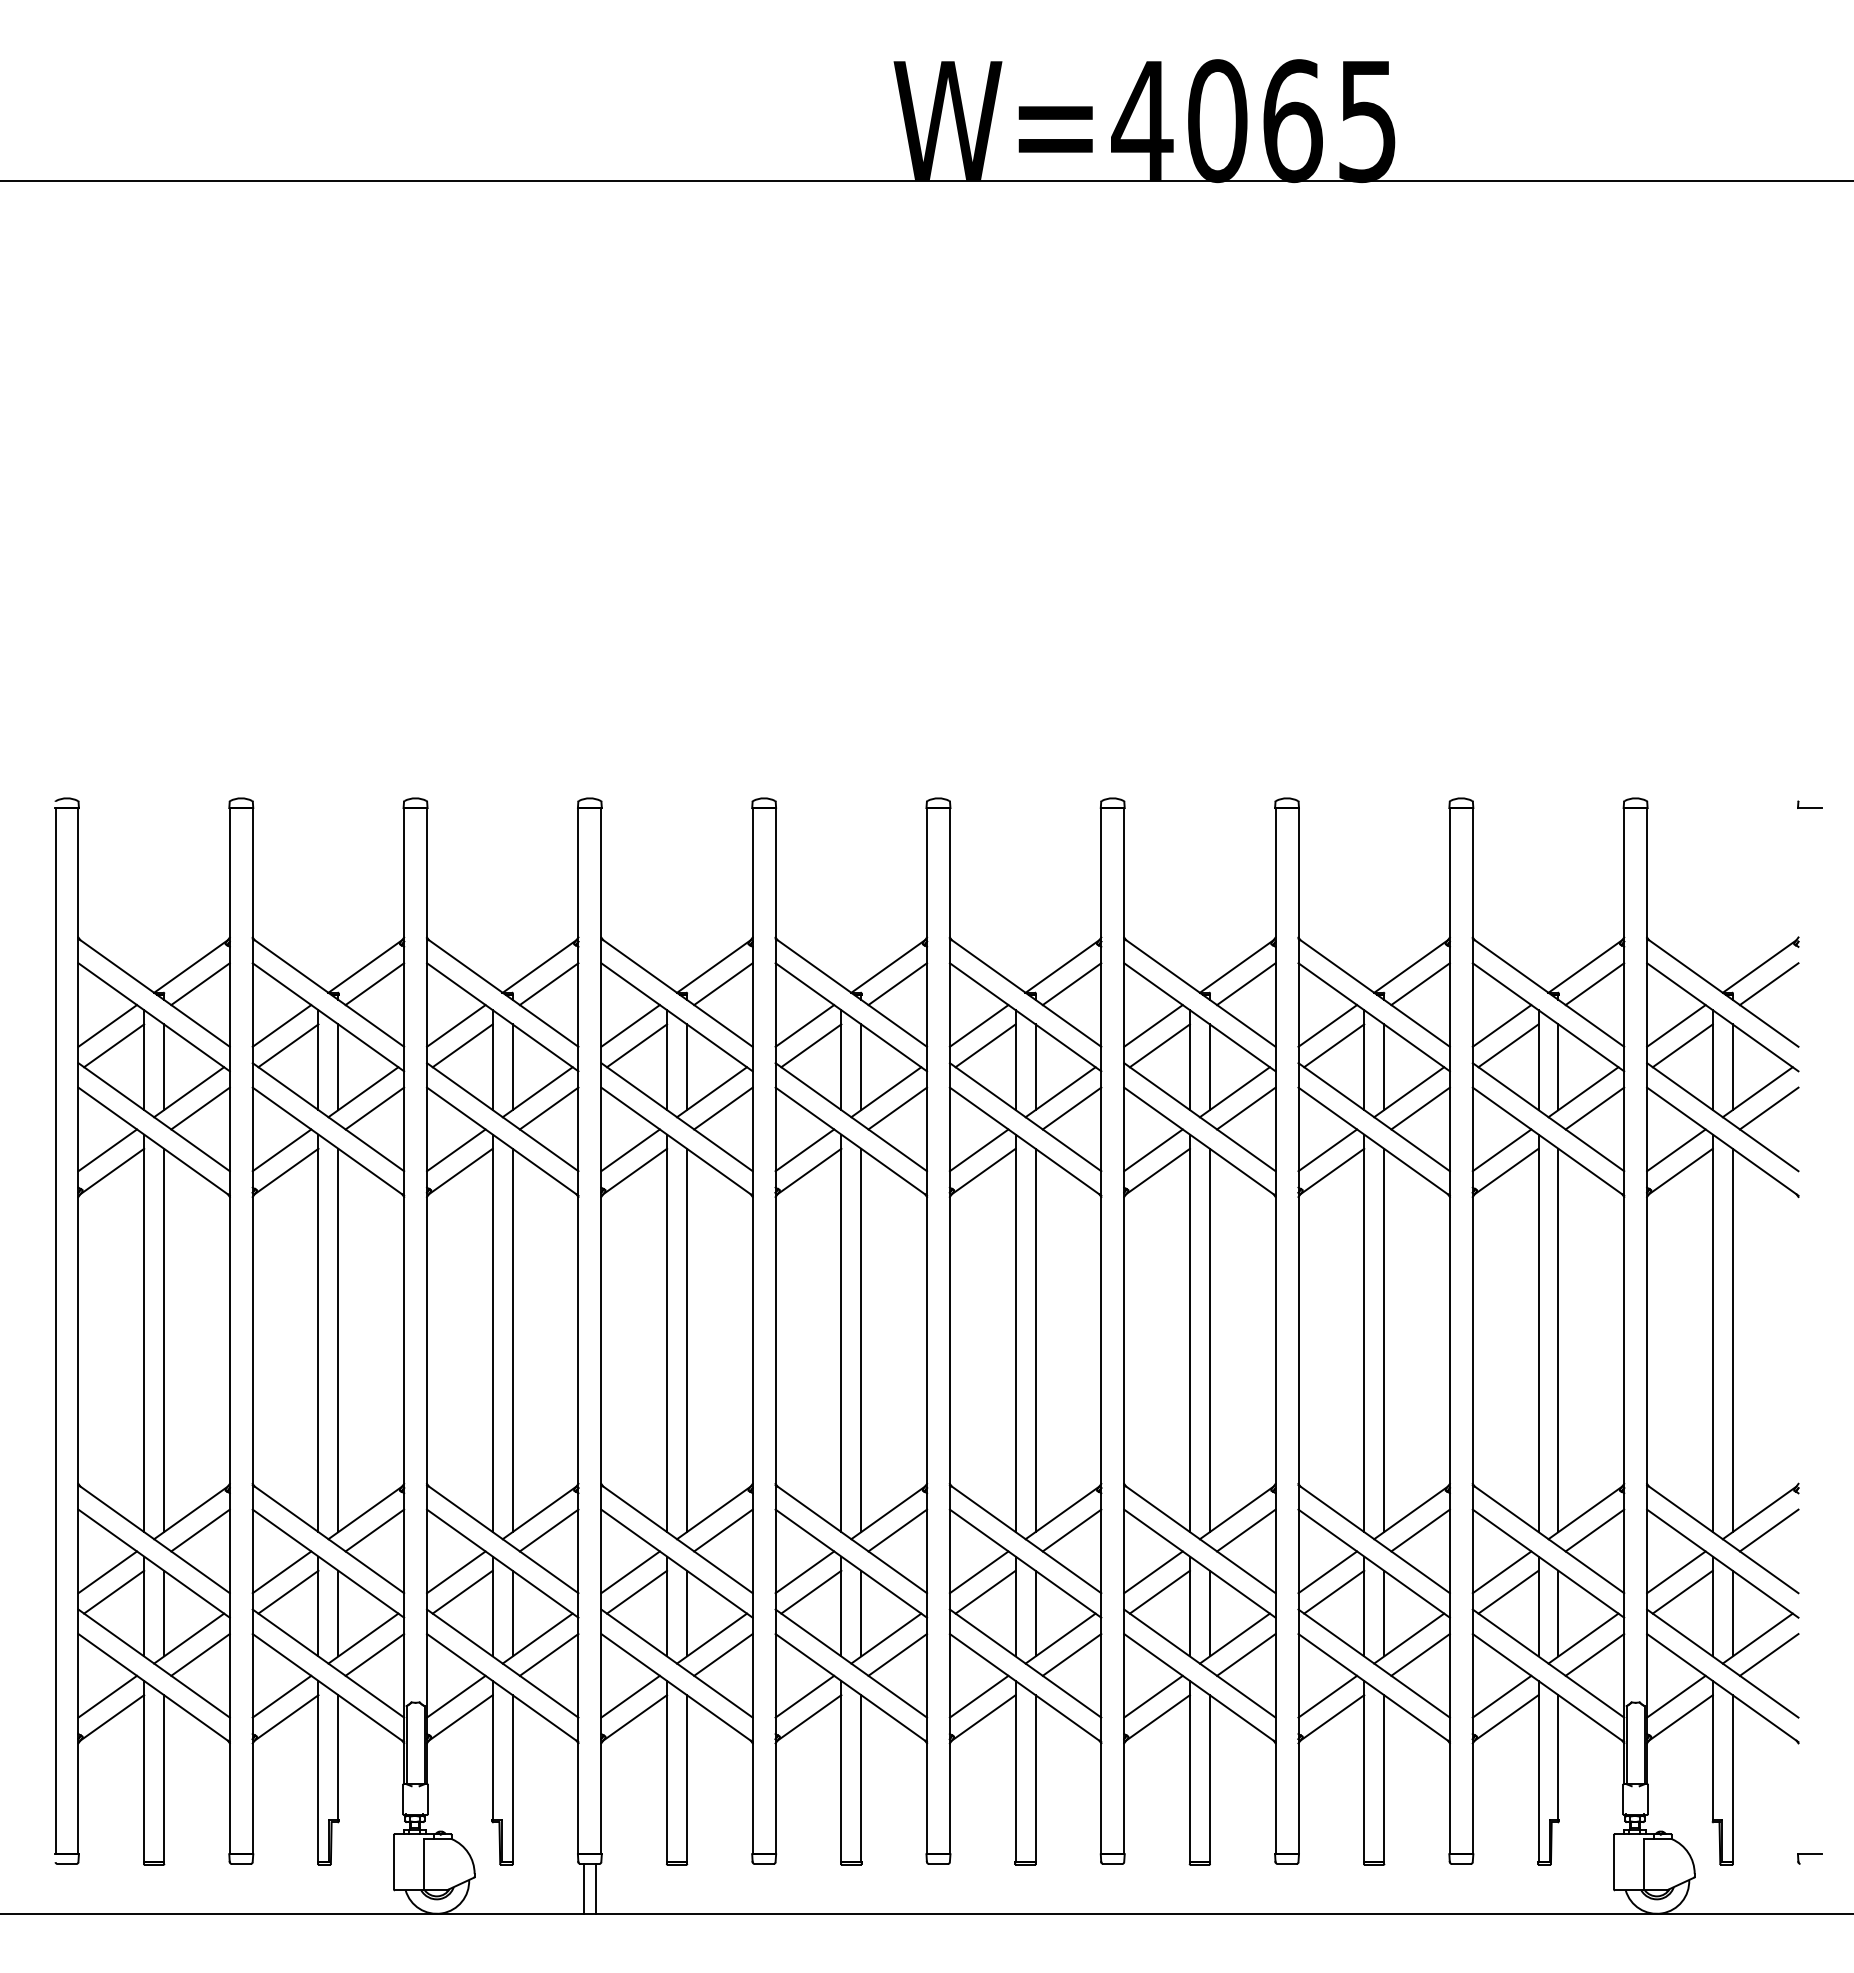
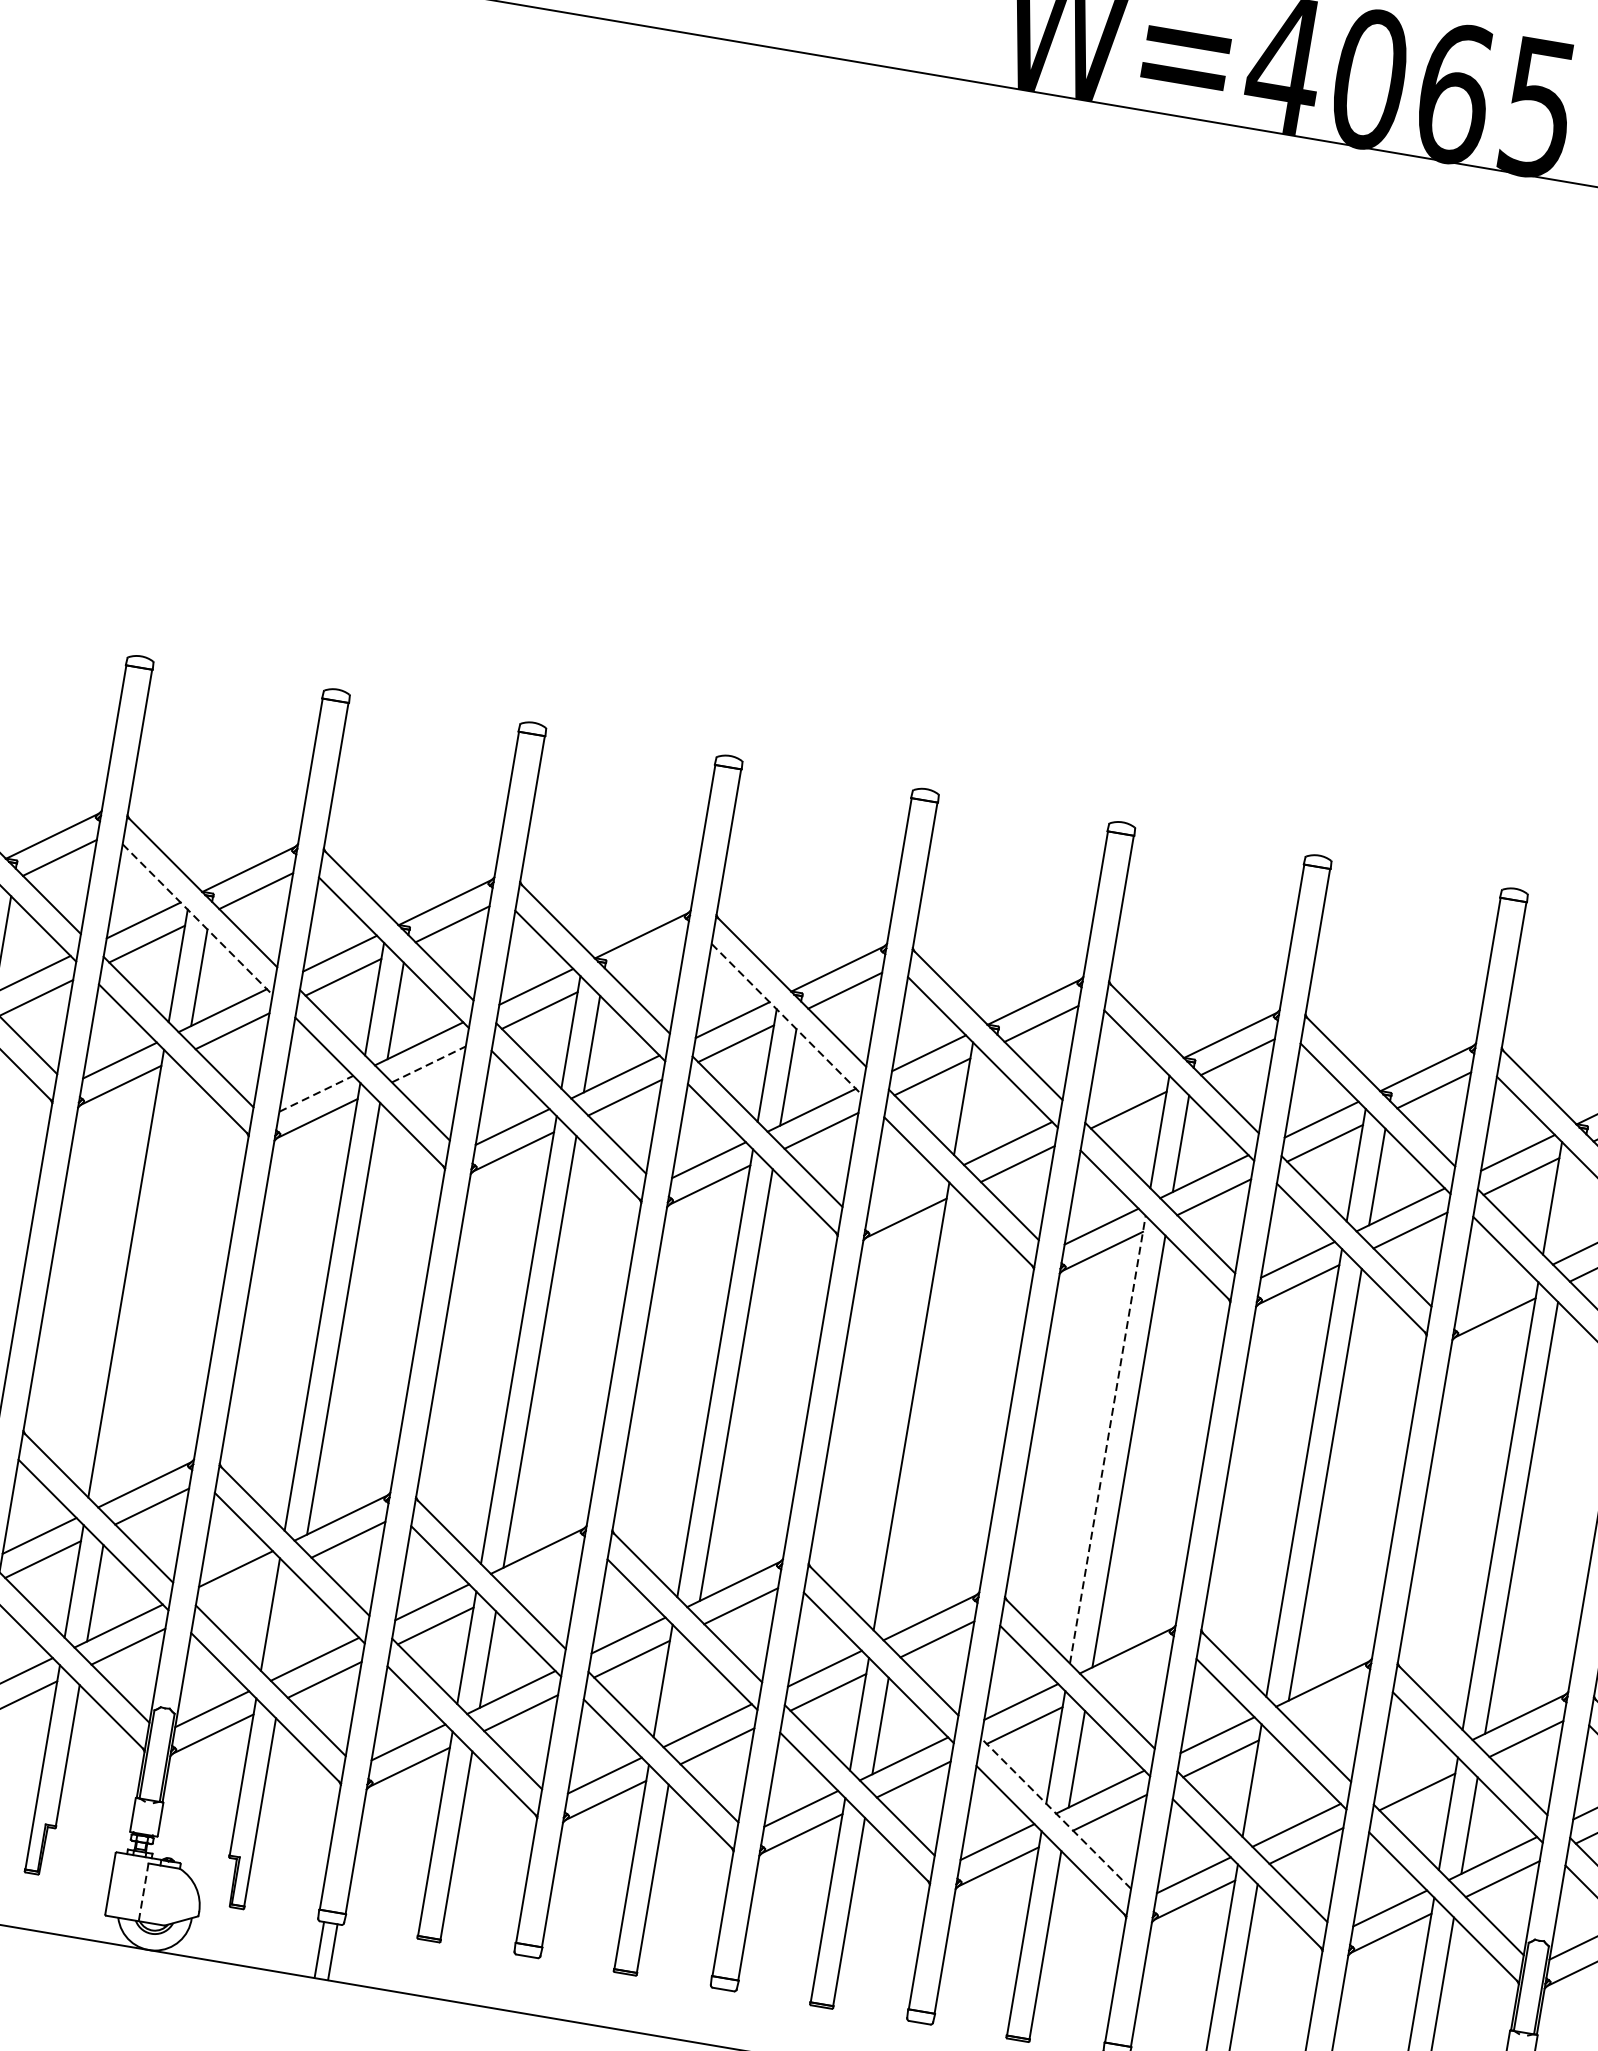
line: (723, 984) -> (648, 957), removed
line: (328, 1017) -> (197, 919), solid -> dashed
line: (851, 1017) -> (786, 1019), solid -> dashed
line: (1153, 1025) -> (1125, 1086), removed
line: (1035, 1067) -> (984, 1110), removed
line: (1558, 1067) -> (1573, 1210), removed
line: (549, 1108) -> (429, 1064), solid -> dashed
line: (456, 1150) -> (316, 1094), solid -> dashed
line: (978, 1150) -> (904, 1193), removed
line: (1501, 1150) -> (1493, 1293), removed
line: (1189, 1333) -> (1107, 1439), solid -> dashed
line: (338, 1340) -> (147, 1285), removed
line: (1035, 1340) -> (932, 1418), removed
line: (723, 1530) -> (544, 1572), removed
line: (1246, 1530) -> (1133, 1672), removed
line: (1420, 1530) -> (1329, 1705), removed
line: (1501, 1572) -> (1413, 1768), removed
line: (462, 1591) -> (239, 1591), removed
line: (512, 1613) -> (291, 1626), removed
line: (861, 1613) -> (684, 1692), removed
line: (1384, 1613) -> (1273, 1792), removed
line: (1199, 1663) -> (1055, 1813), solid -> dashed
line: (423, 1864) -> (143, 1892), solid -> dashed

